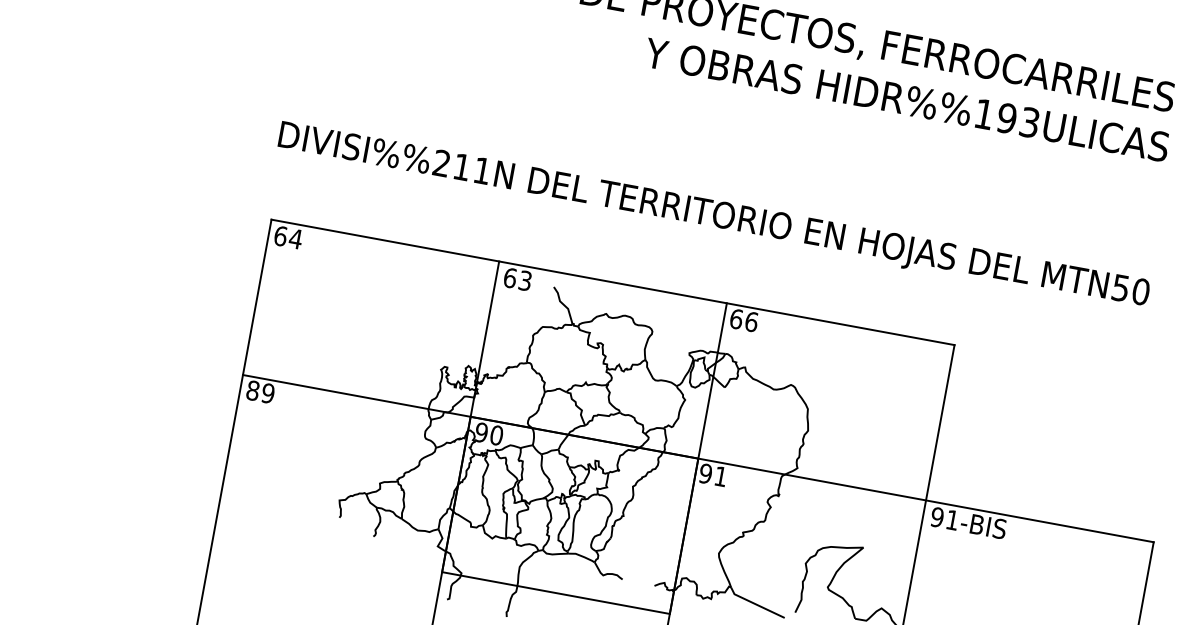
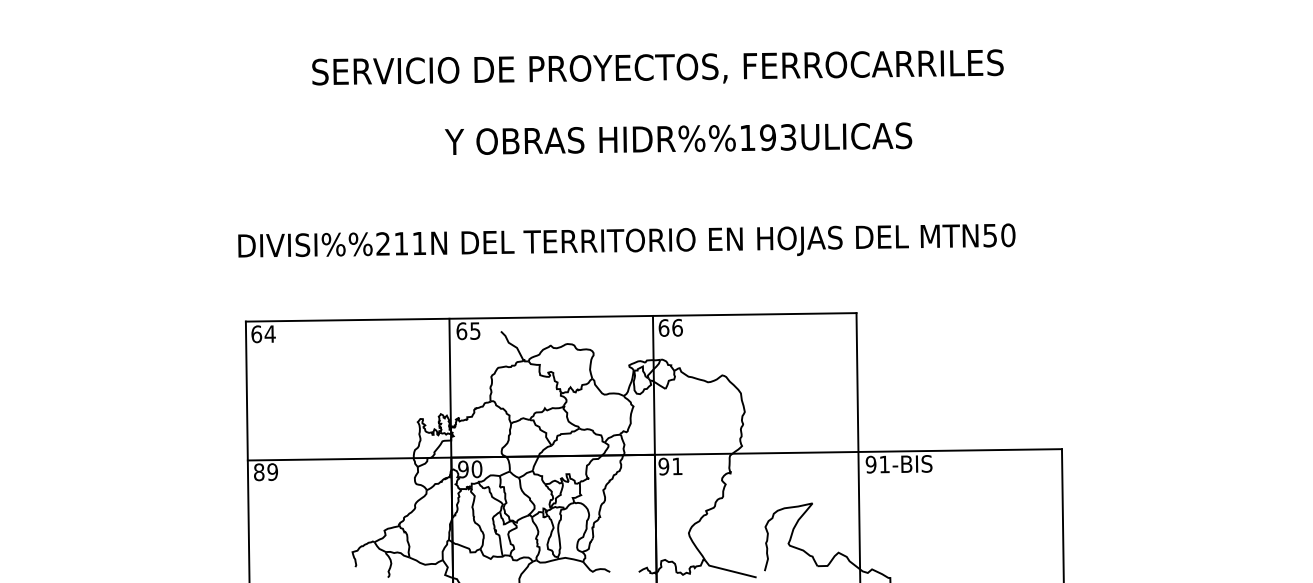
text: (906, 99) -> (678, 138), moved
text: (525, 280) -> (475, 330), 63 -> 65

